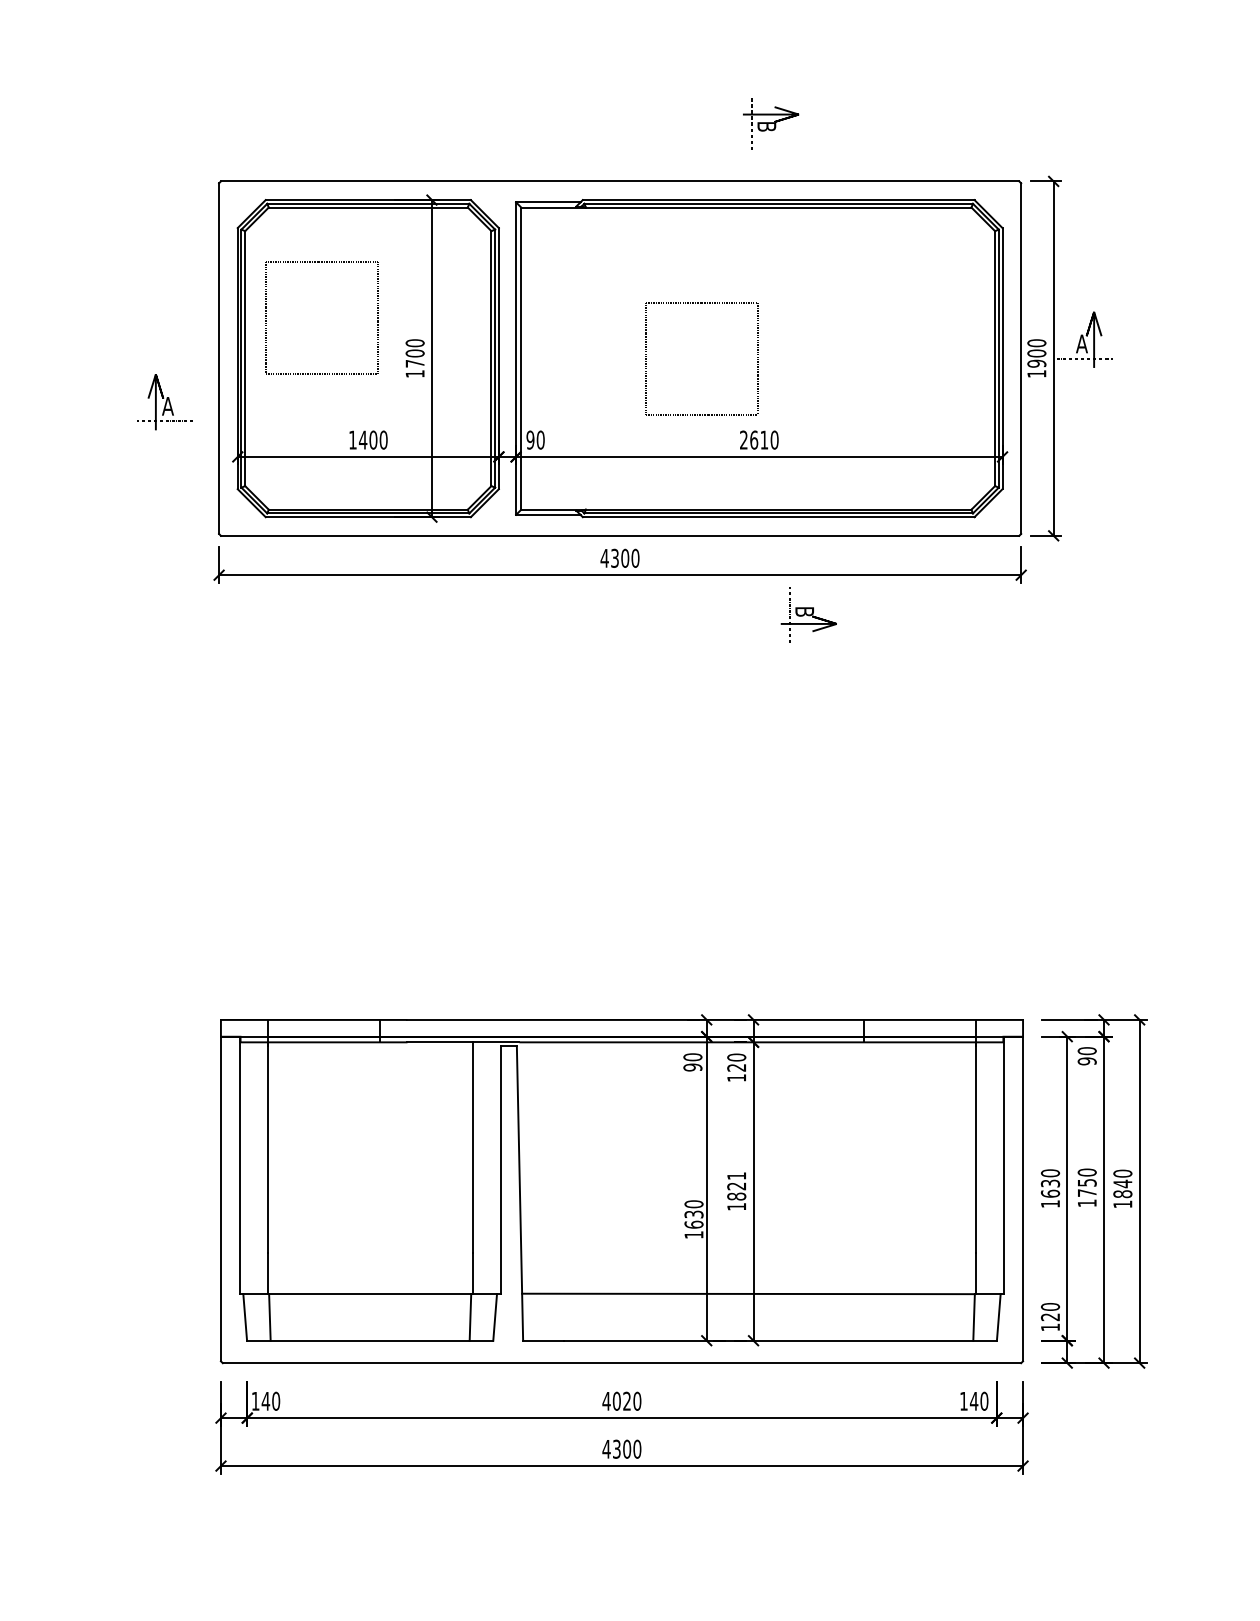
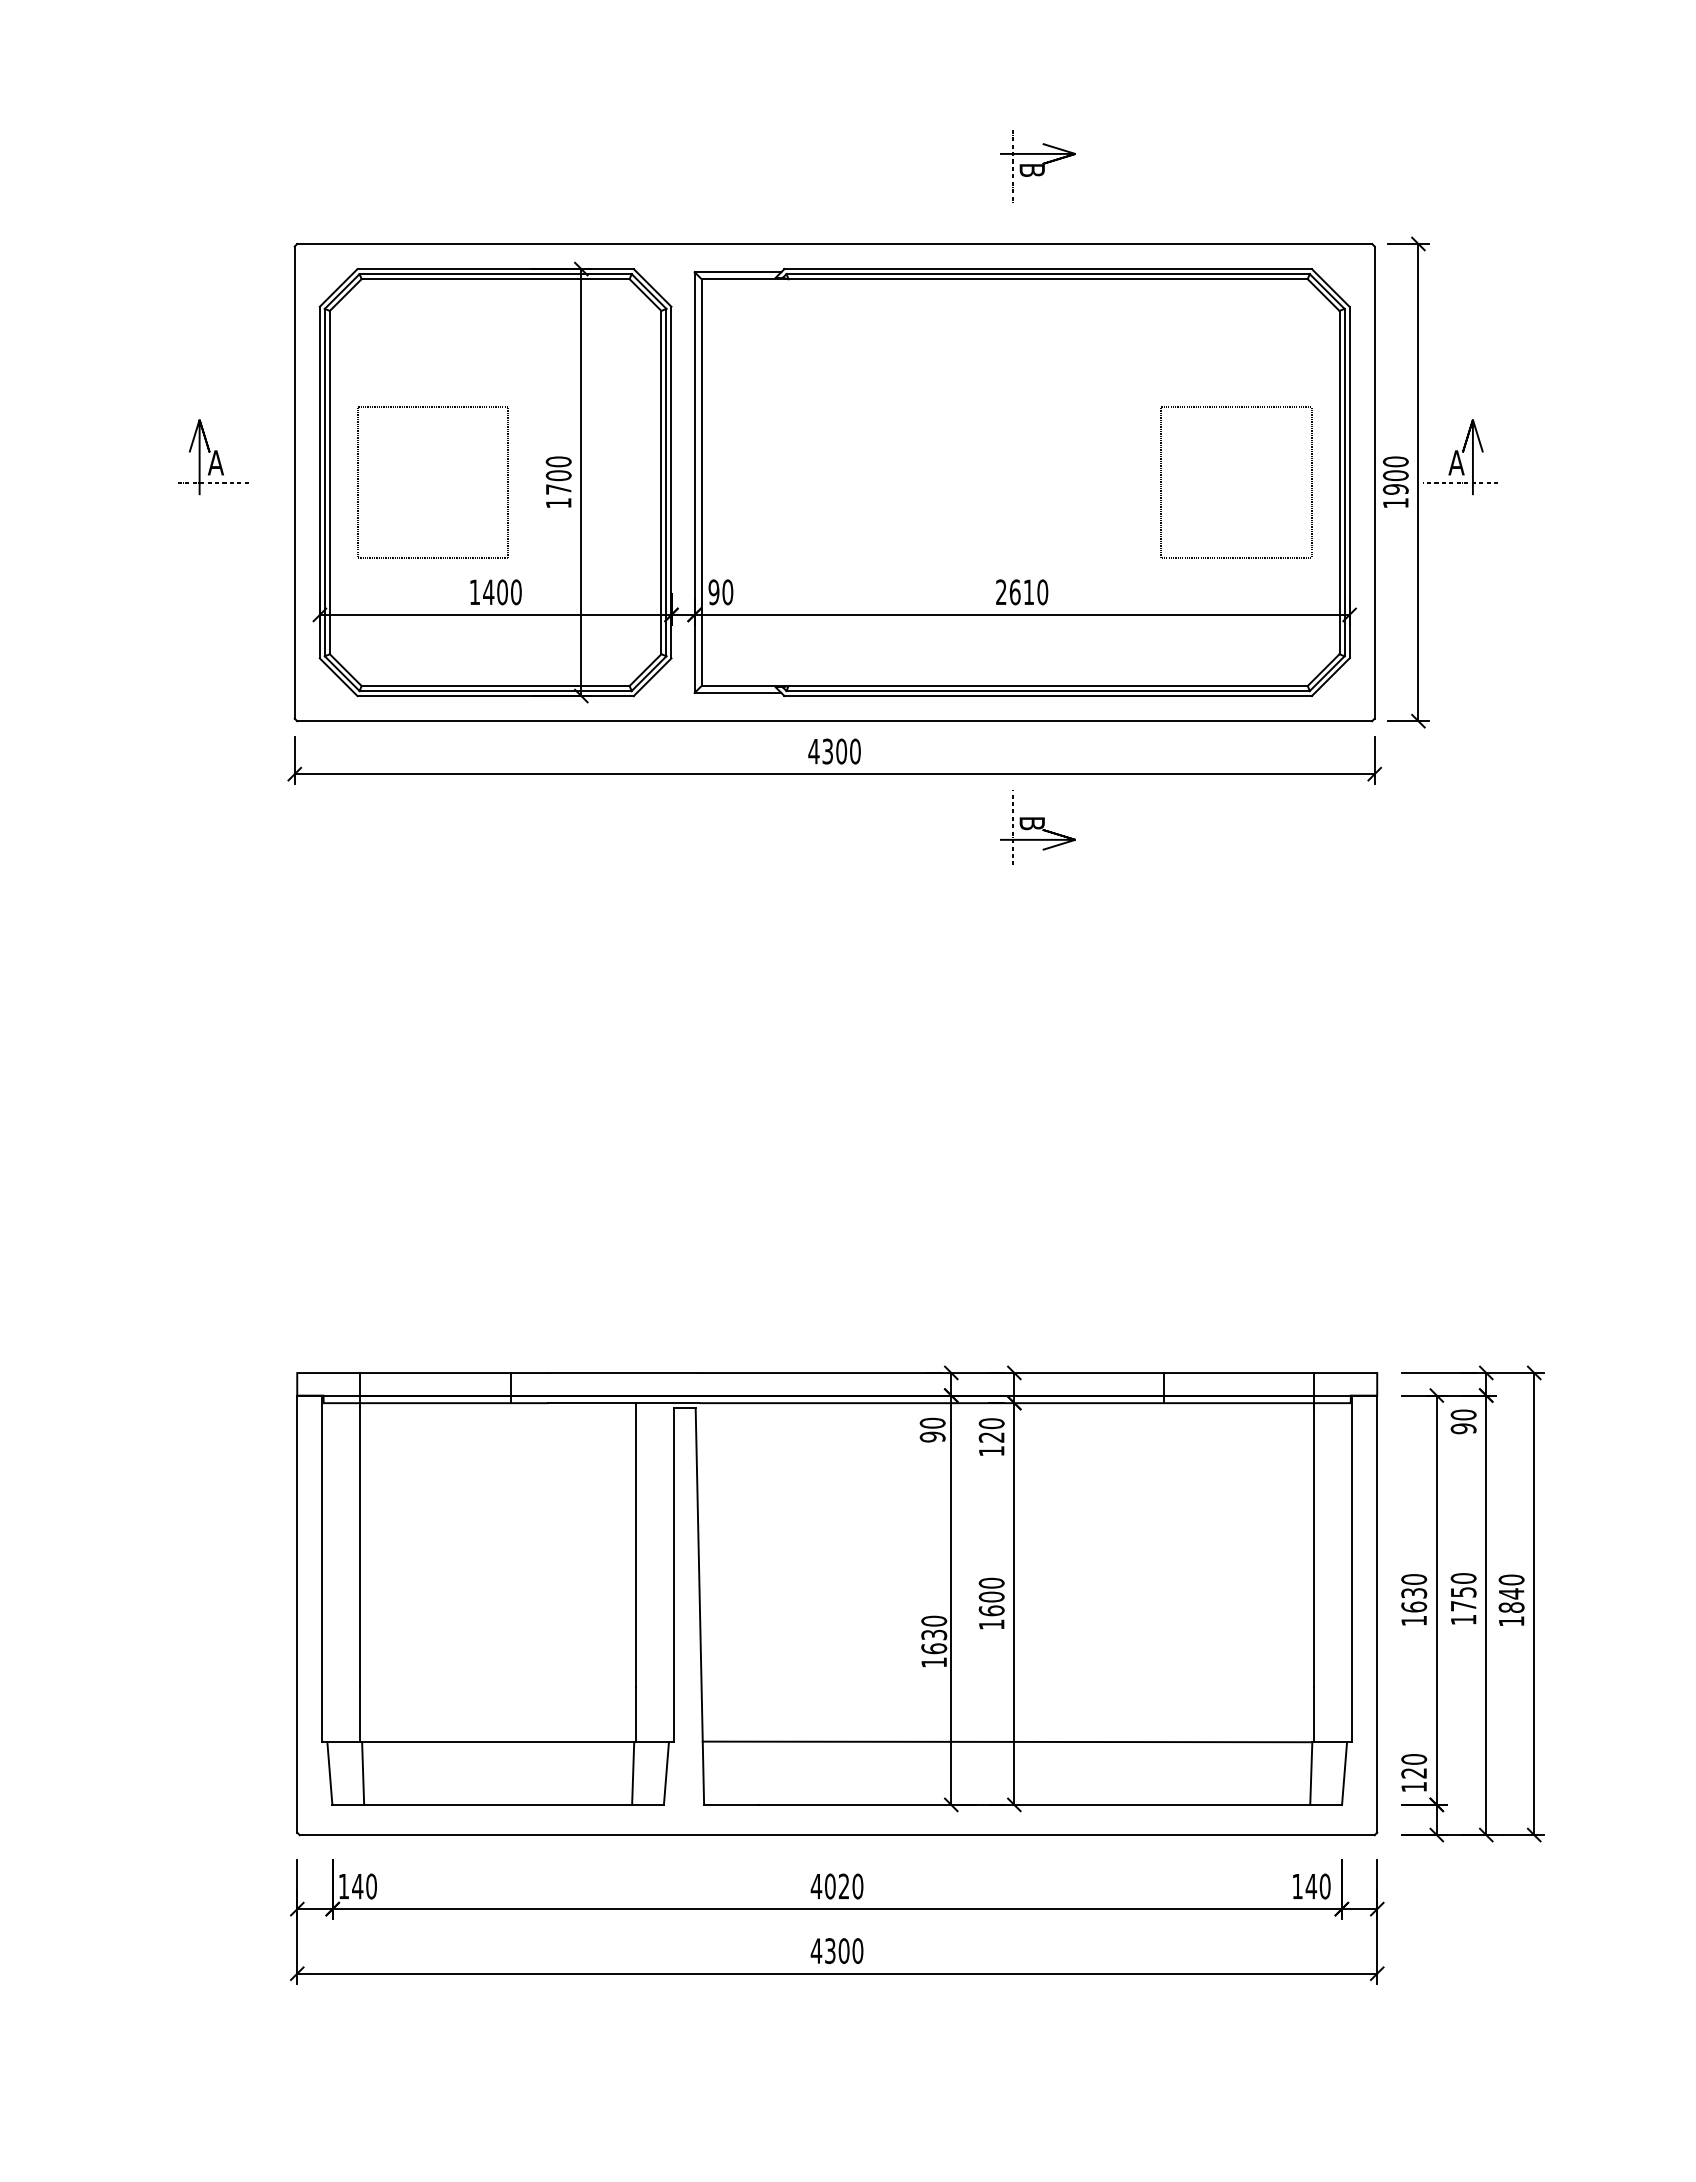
part: (266, 316) -> (358, 481), moved
part: (645, 358) -> (1161, 482), moved
part: (166, 402) -> (213, 457), moved
part: (808, 614) -> (1037, 827), moved
text: (736, 1185) -> (991, 1596), 1821 -> 1600

